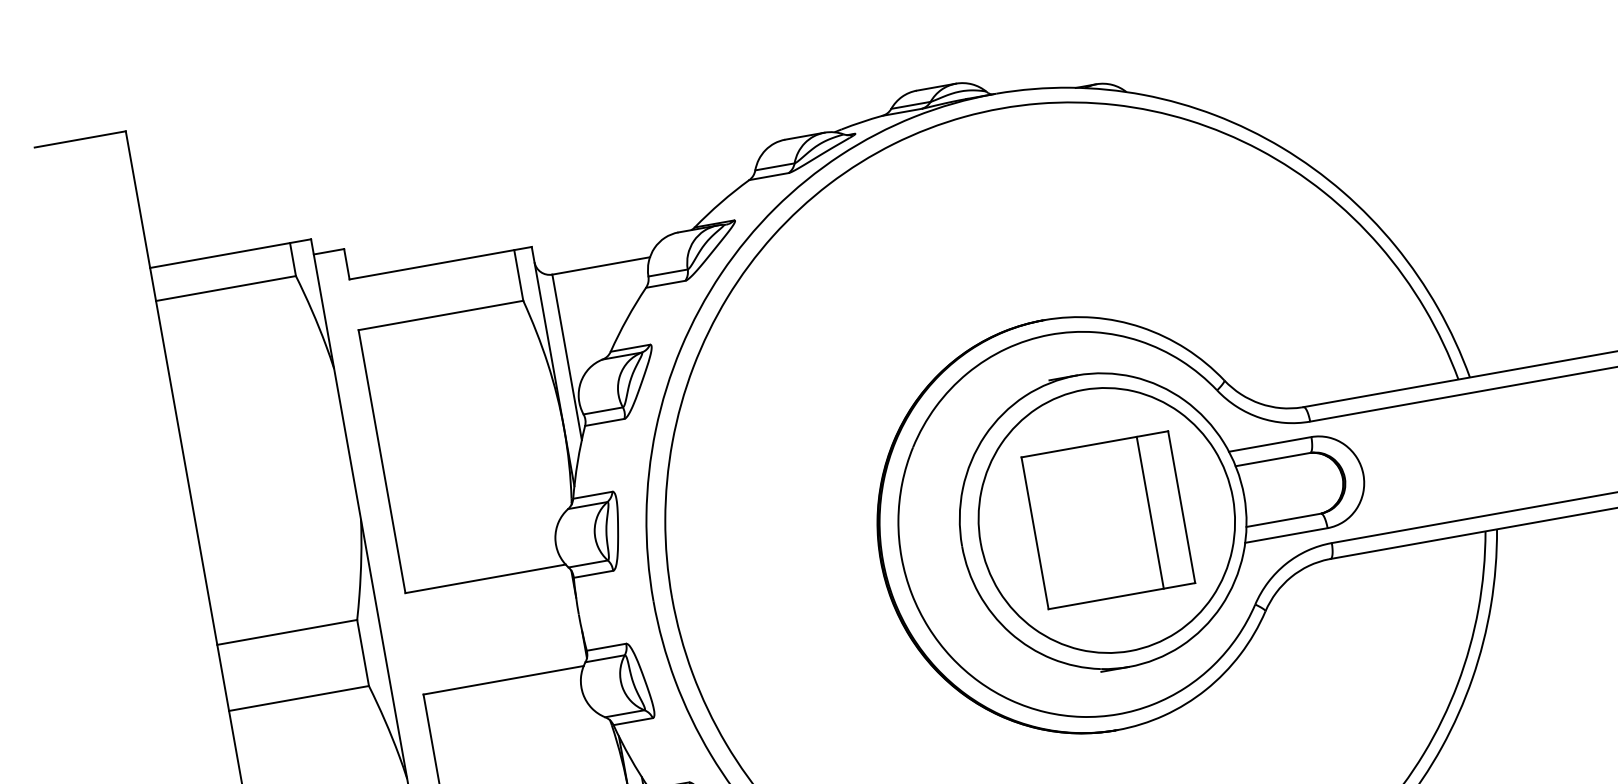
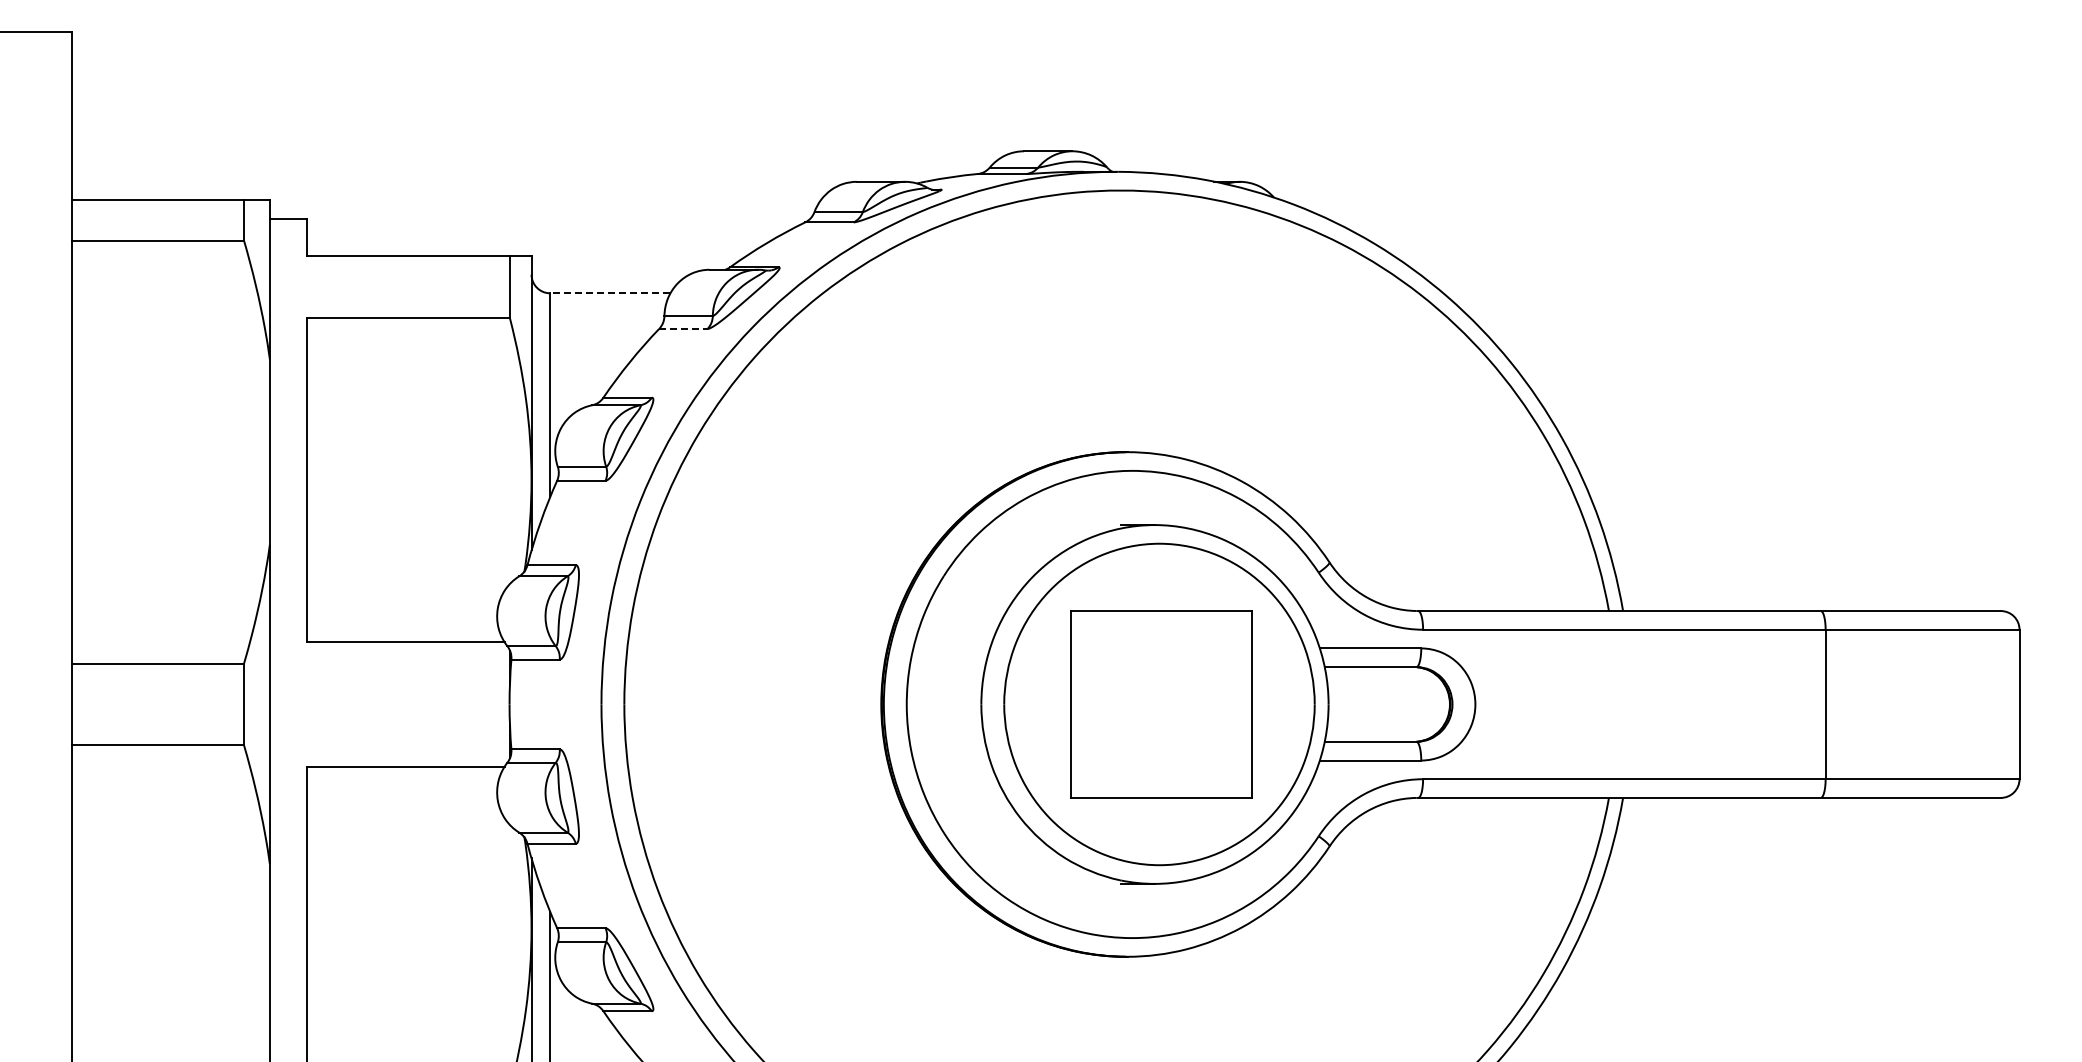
line: (600, 266) -> (609, 293), solid -> dashed
line: (665, 283) -> (683, 328), solid -> dashed
line: (1149, 512) -> (1212, 704), removed

